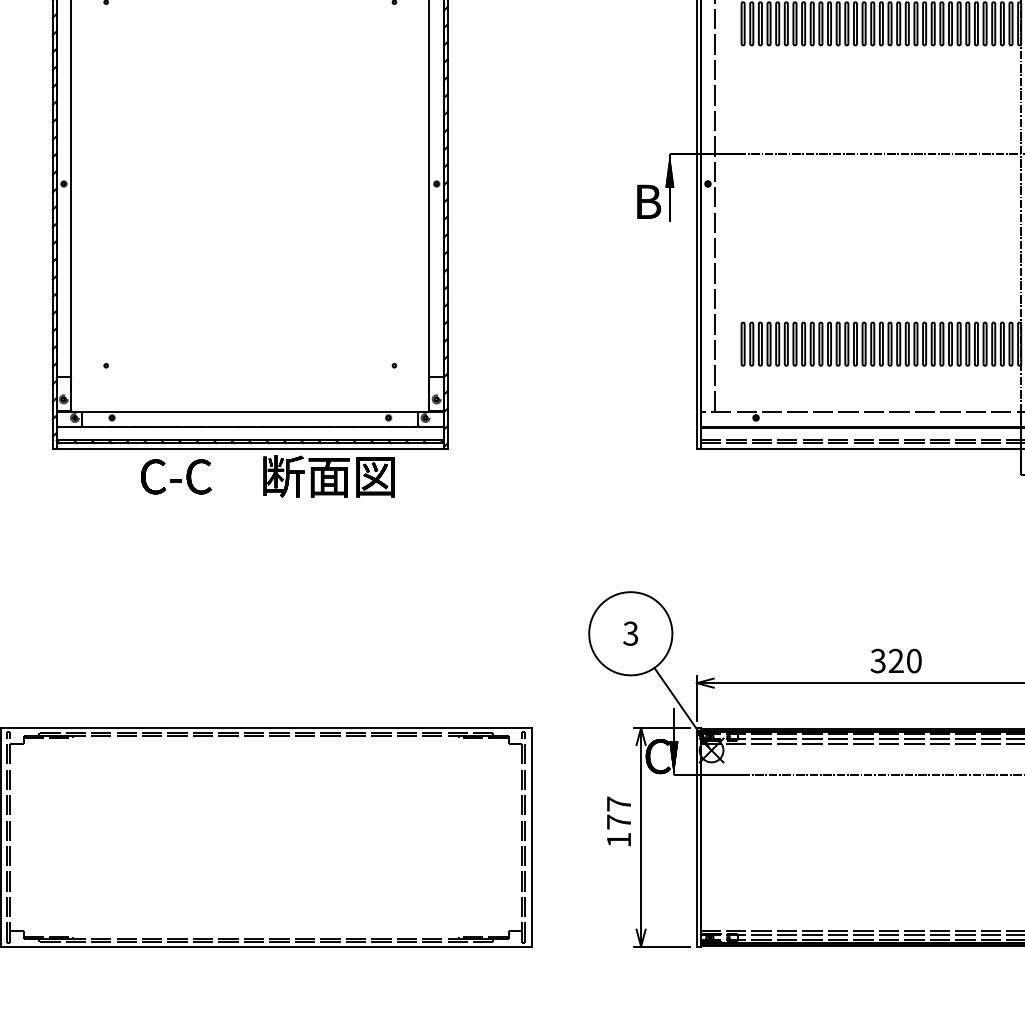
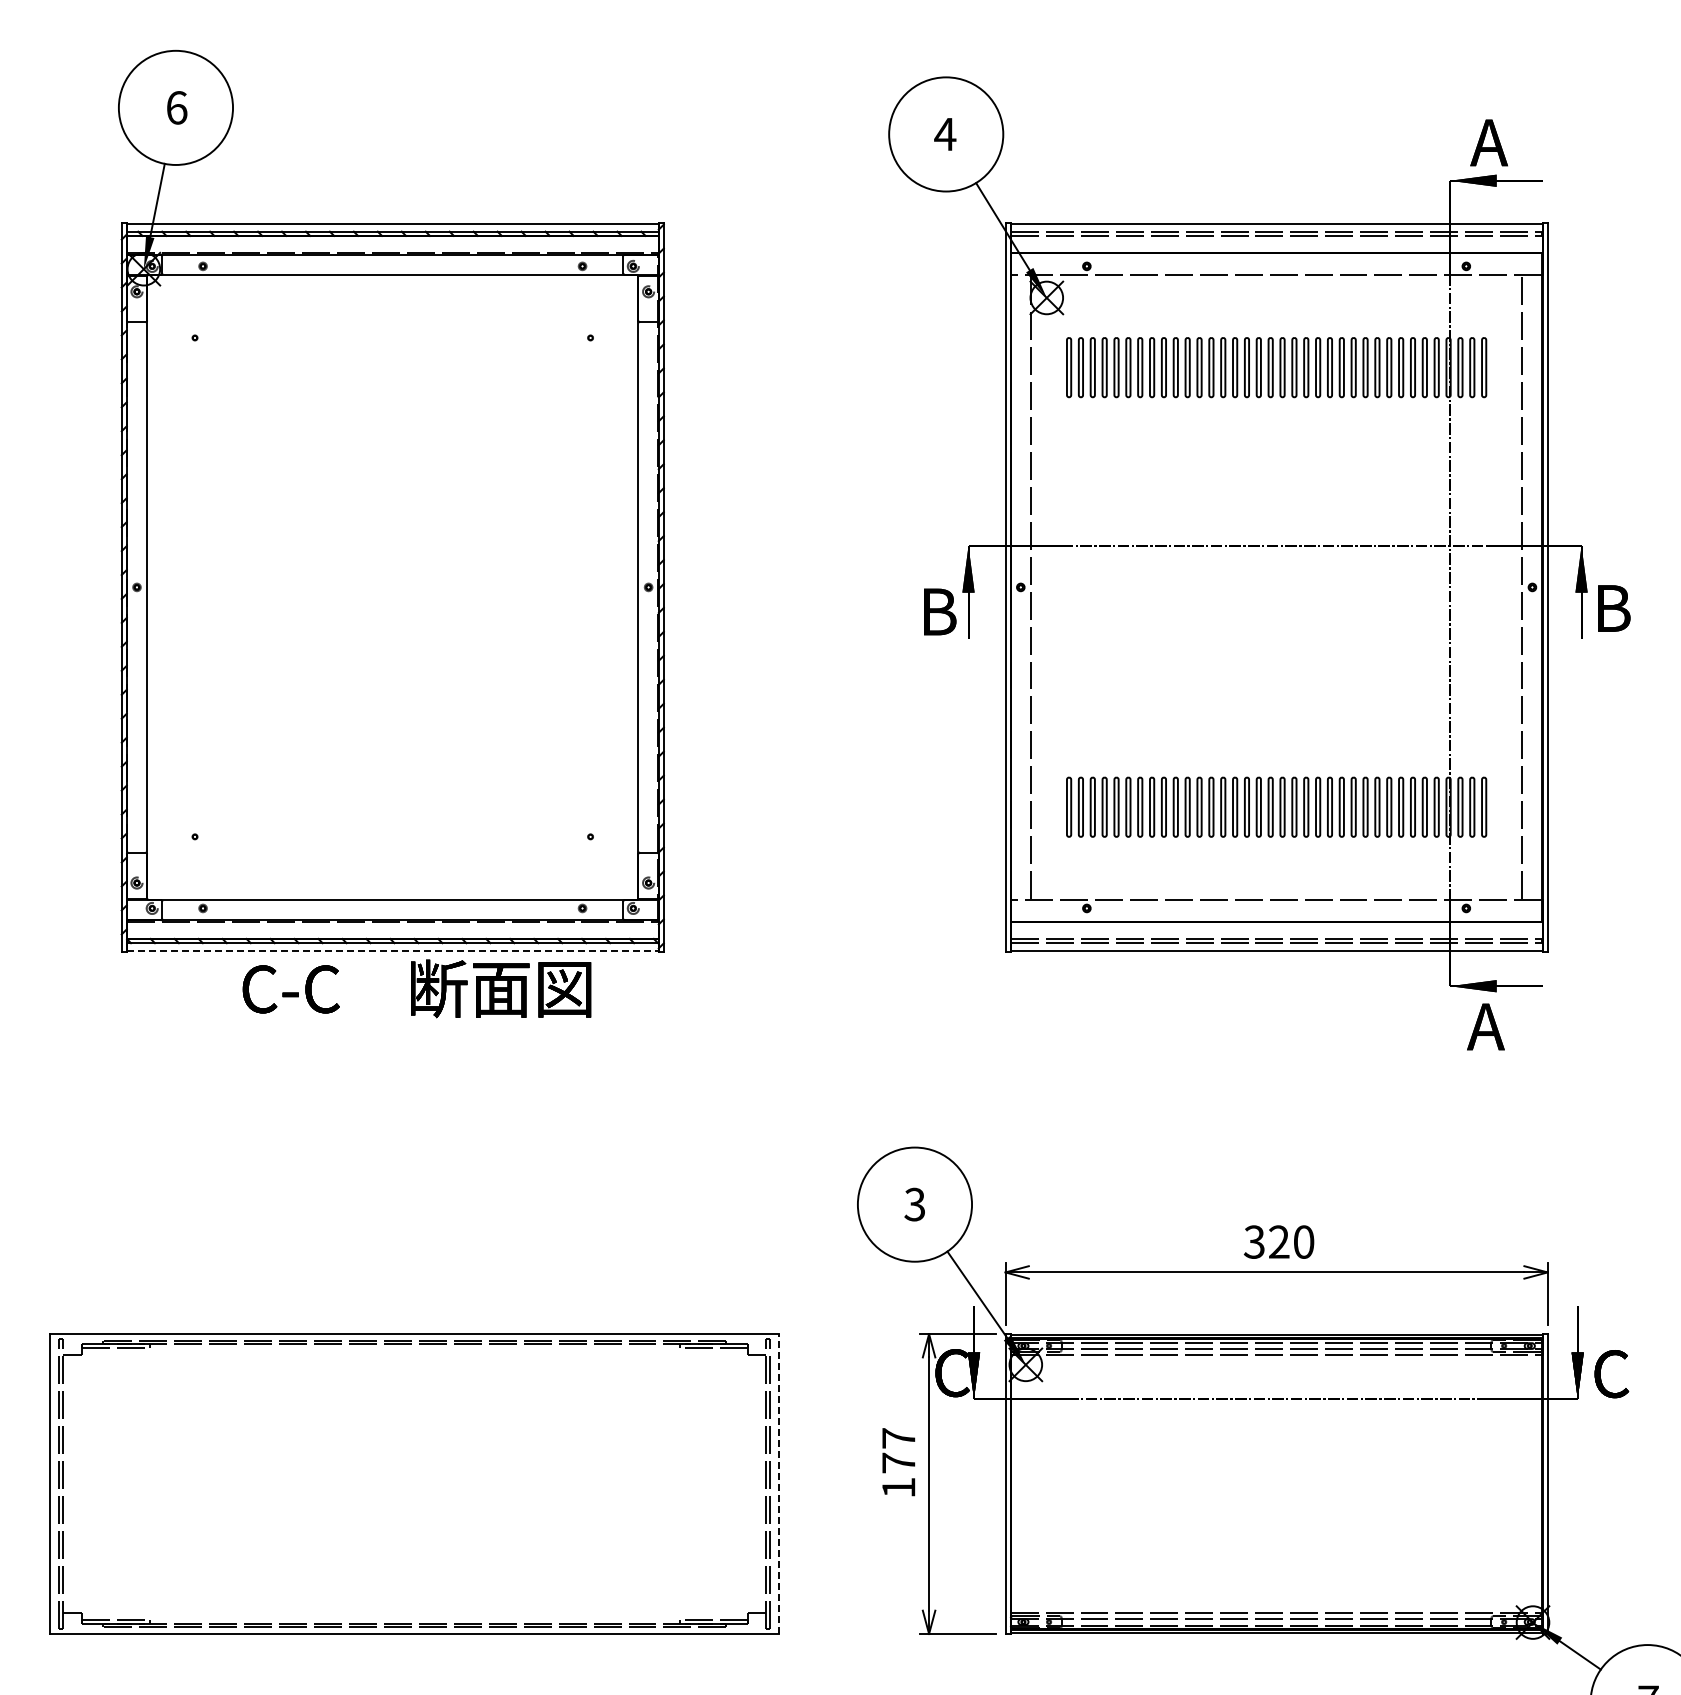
line: (250, 448) -> (392, 950), solid -> dashed
line: (531, 837) -> (778, 1484), solid -> dashed

